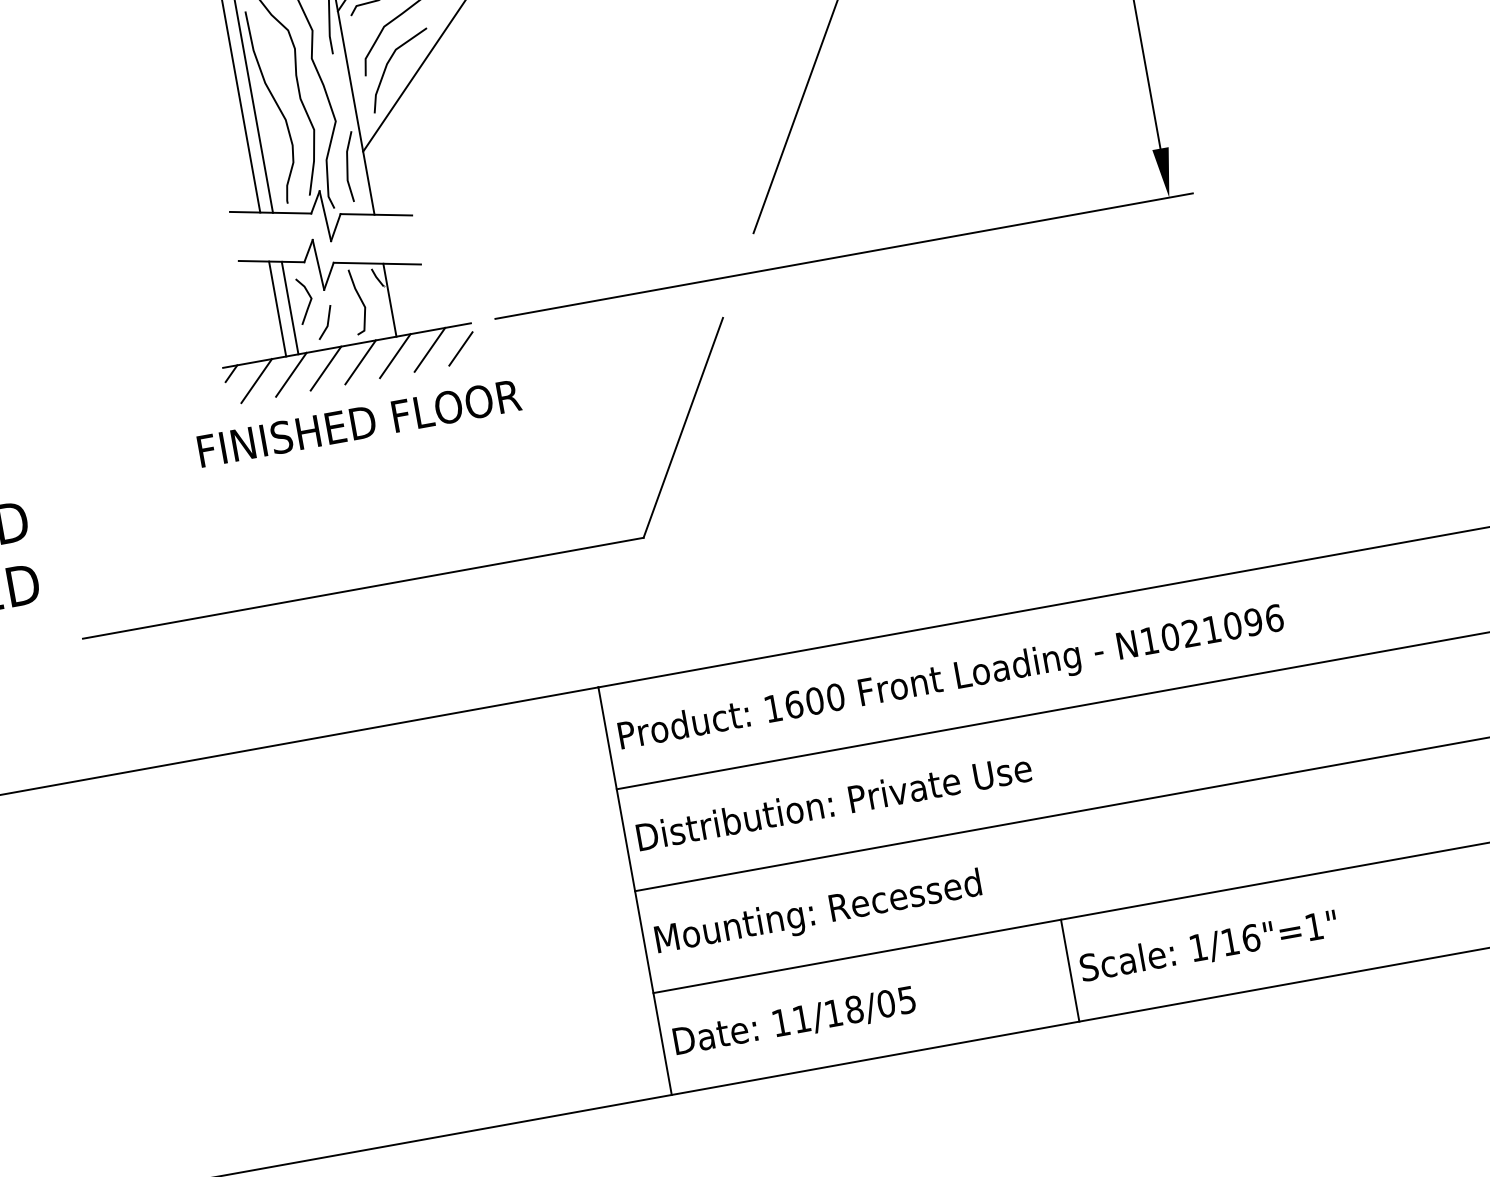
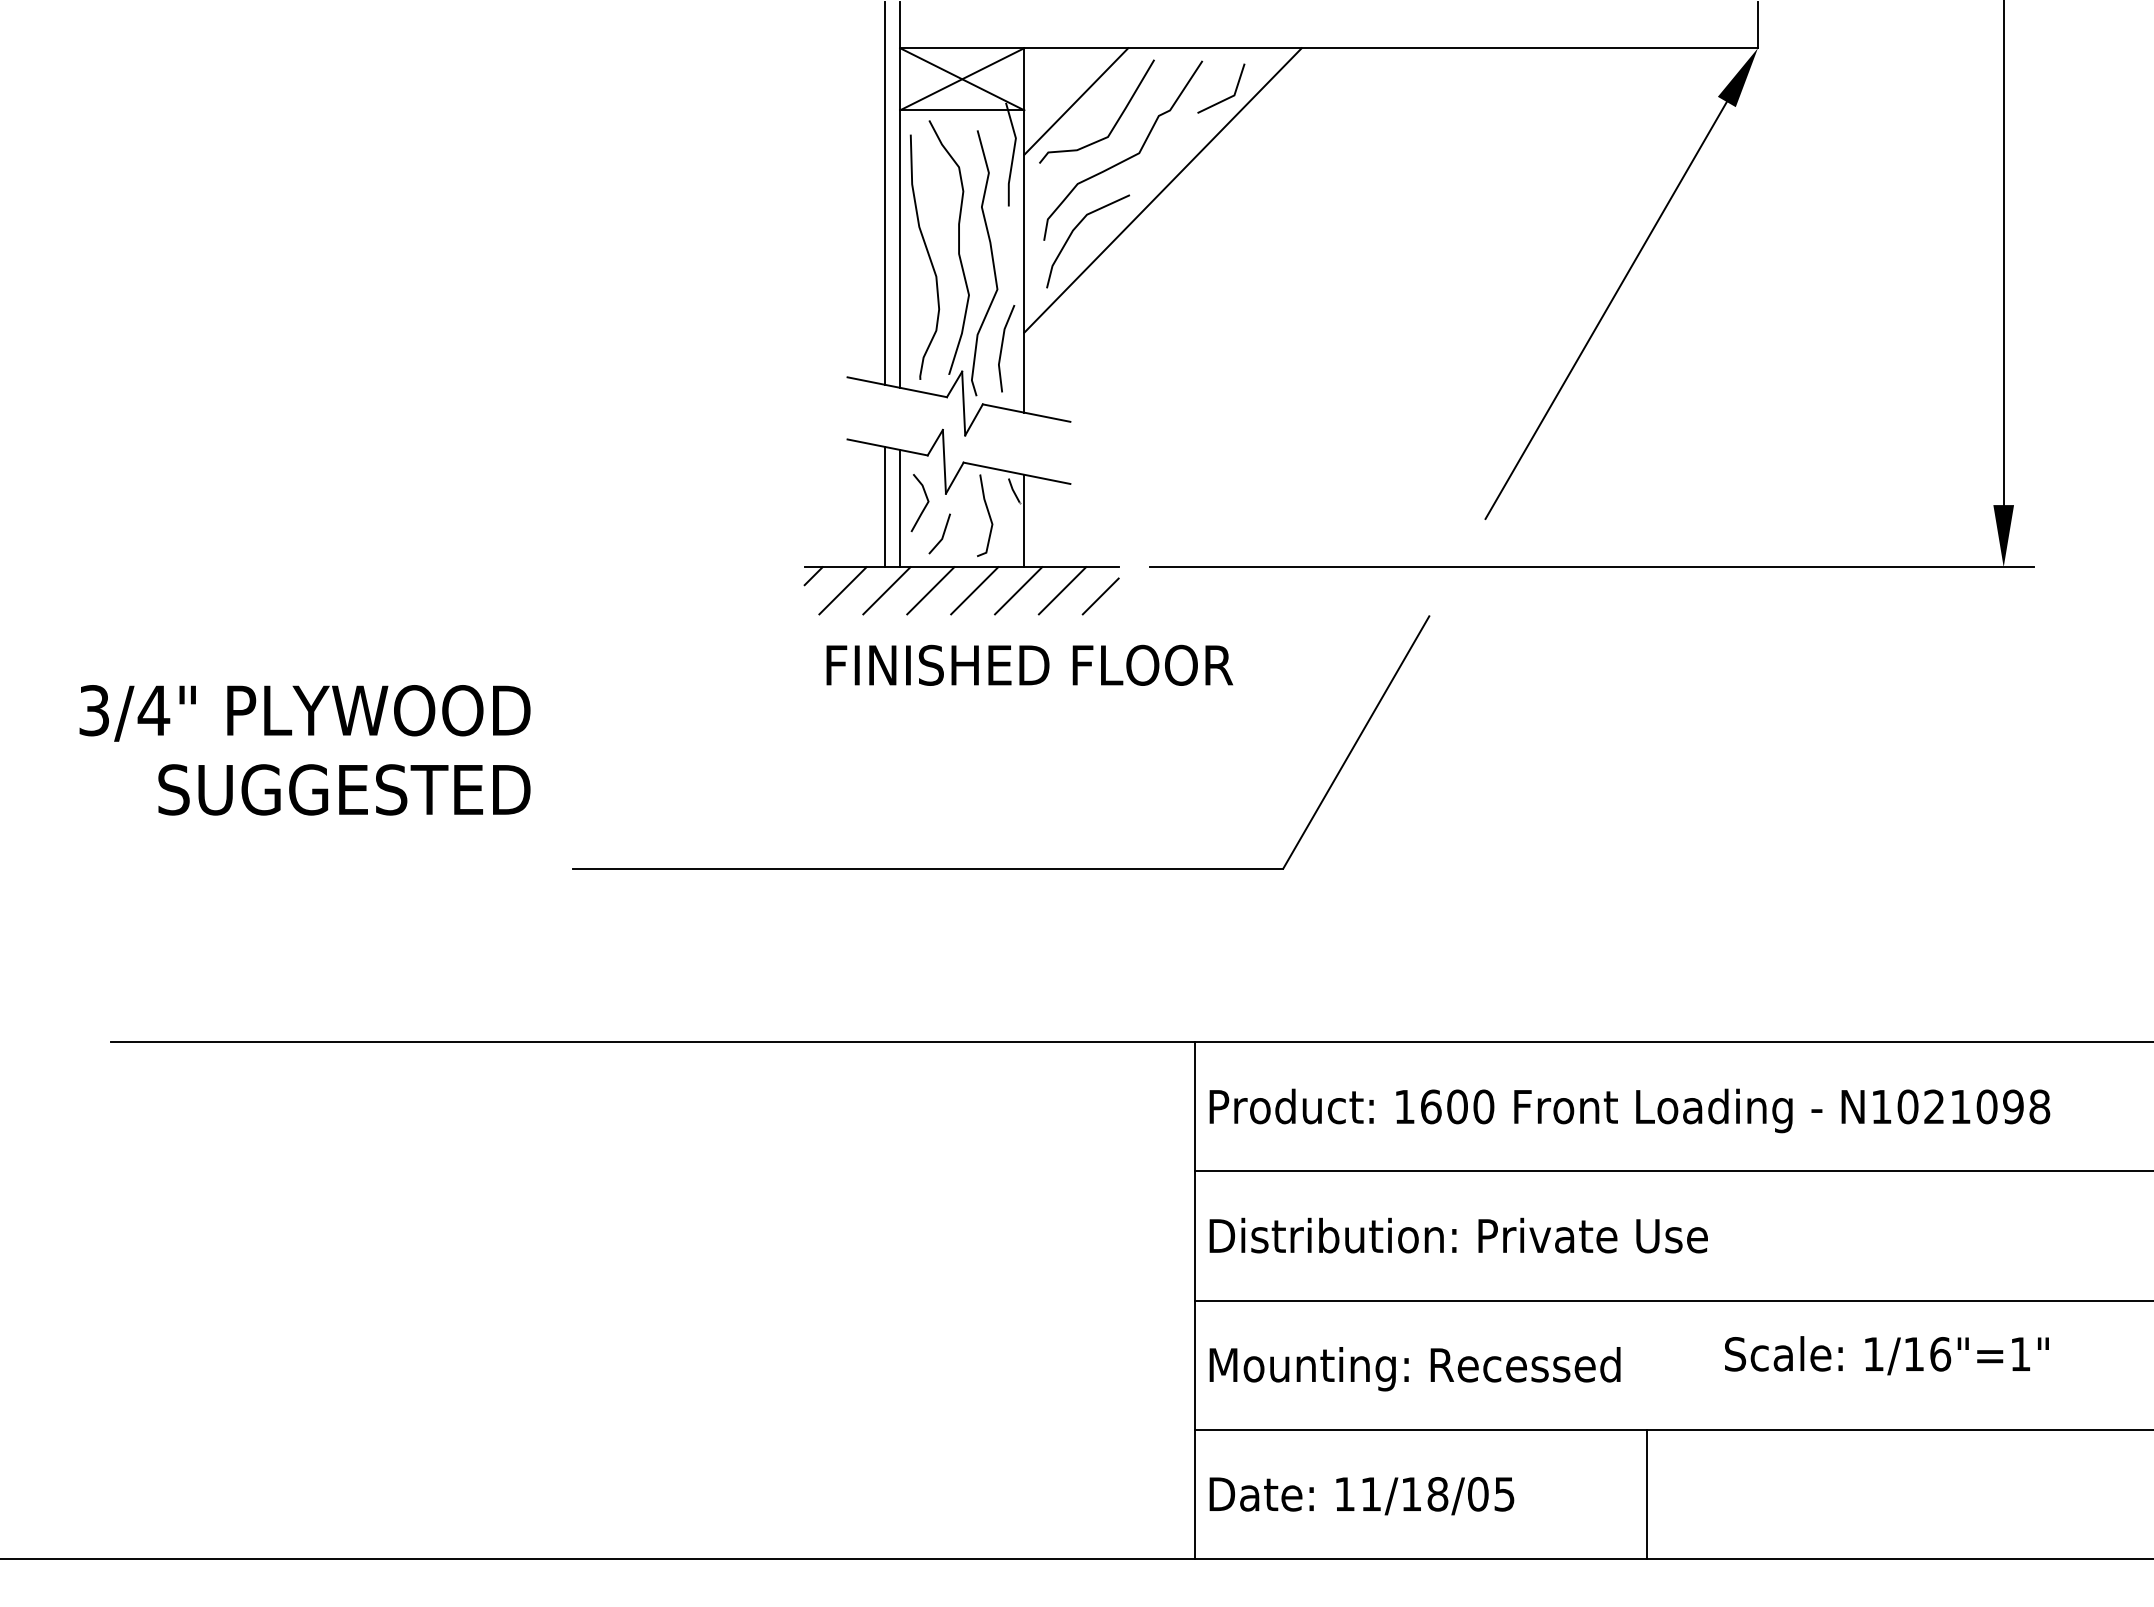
text: (359, 422) -> (1029, 664), moved
text: (1274, 618) -> (2039, 1106), N1021096 -> N1021098
text: (1208, 946) -> (1886, 1355), moved
line: (1070, 970) -> (1647, 1493), moved

